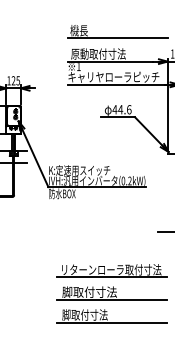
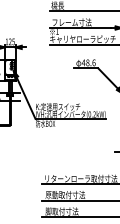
text: (89, 53) -> (65, 22), 原動取付寸法 -> フレーム寸法
text: (120, 109) -> (87, 62), 44.6 -> 48.6
text: (89, 291) -> (65, 194), 脚取付寸法 -> 原動取付寸法

